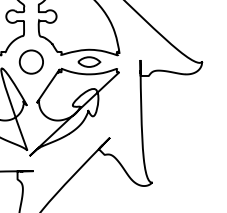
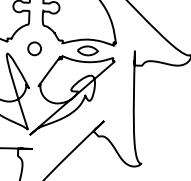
circle: (30, 61) -> (33, 48), size x0.6

